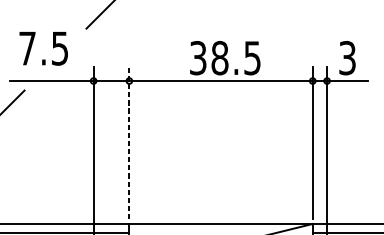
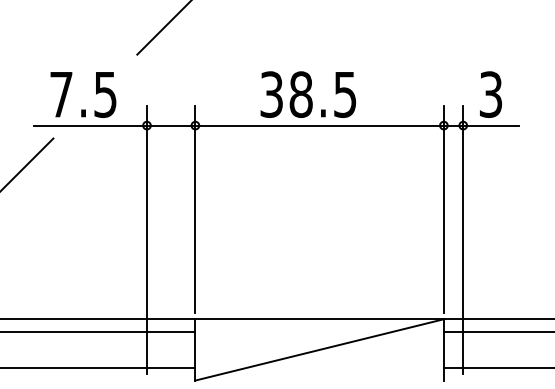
text: (43, 48) -> (83, 94), moved
text: (224, 58) -> (307, 94), moved
line: (129, 142) -> (195, 209), dashed -> solid

